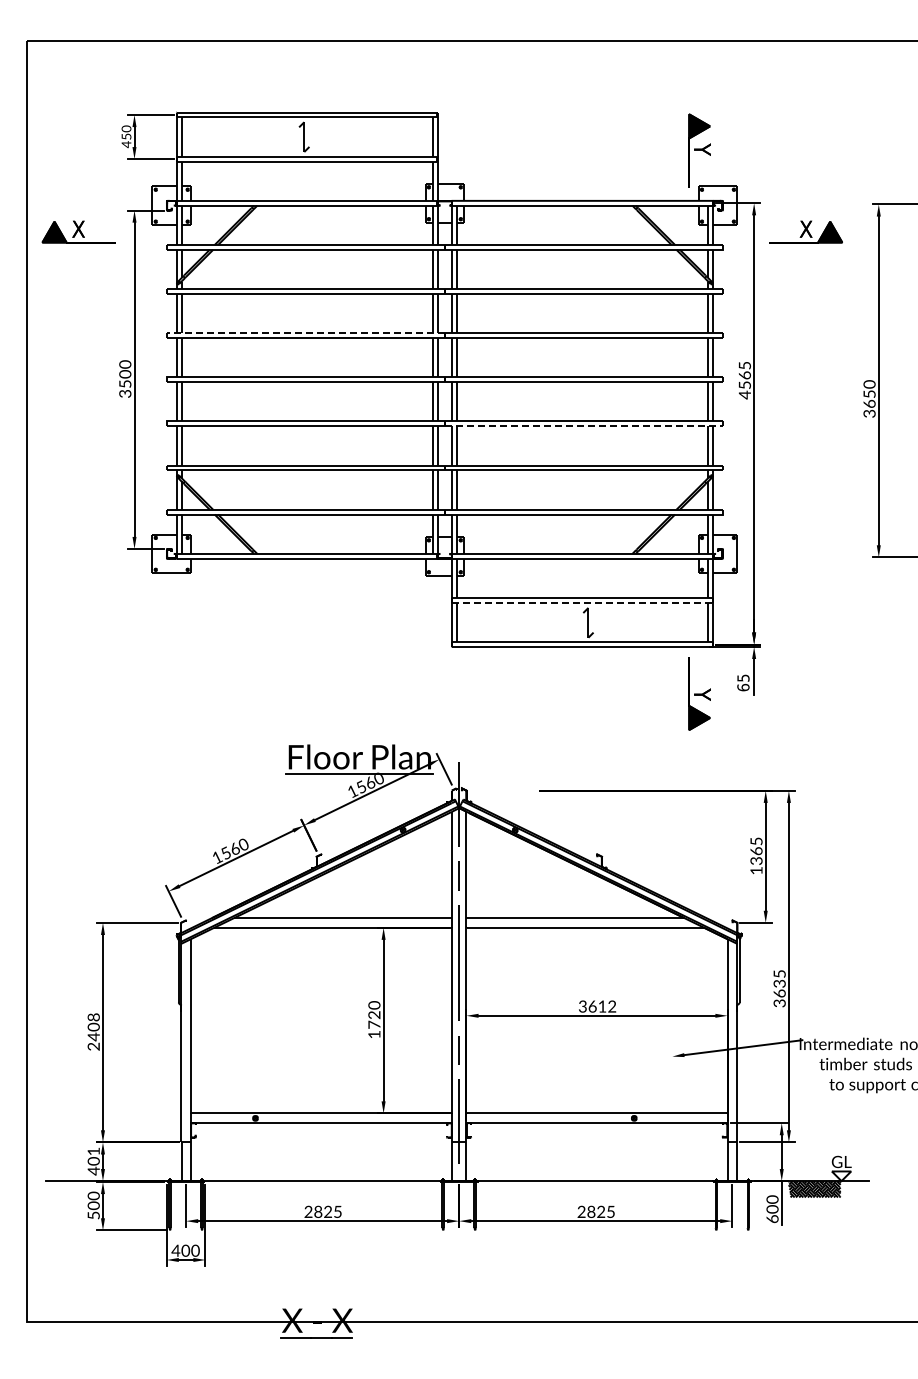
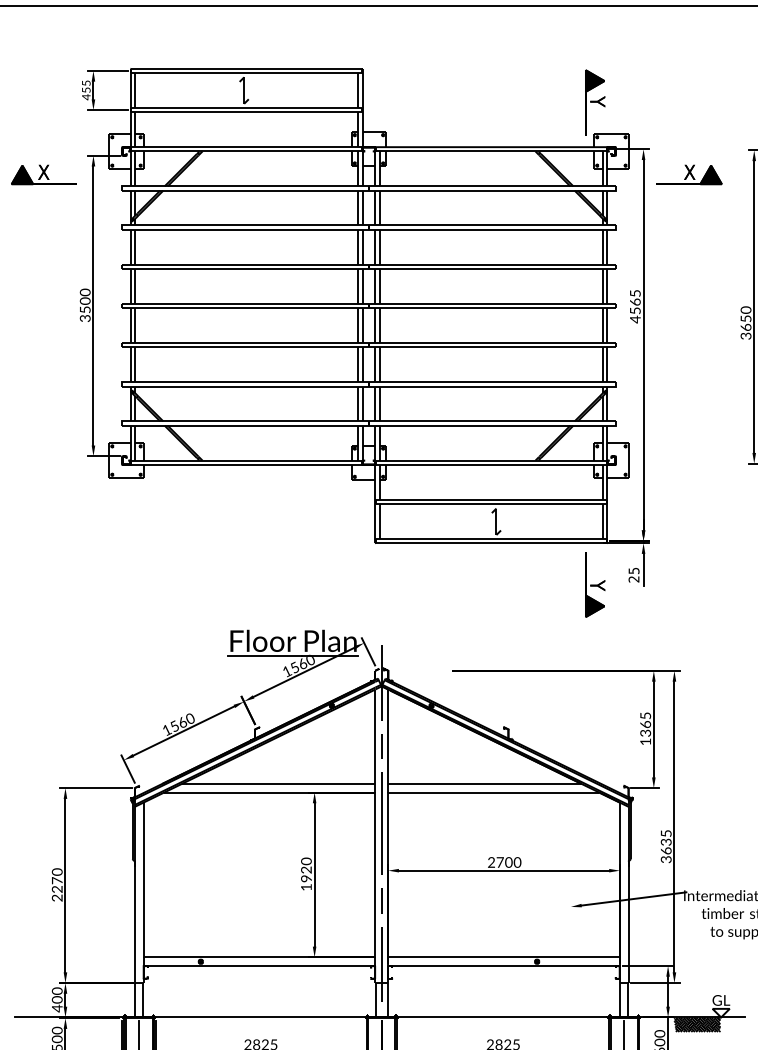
text: (126, 128) -> (86, 82), 450 -> 455
line: (303, 333) -> (243, 264), dashed -> solid
line: (585, 426) -> (493, 347), dashed -> solid
line: (583, 602) -> (492, 503), dashed -> solid
text: (743, 687) -> (634, 579), 65 -> 25
text: (597, 1006) -> (504, 862), 3612 -> 2700
text: (374, 1024) -> (306, 878), 1720 -> 1920
text: (93, 1027) -> (57, 881), 2408 -> 2270
text: (93, 1151) -> (57, 991), 401 -> 400

